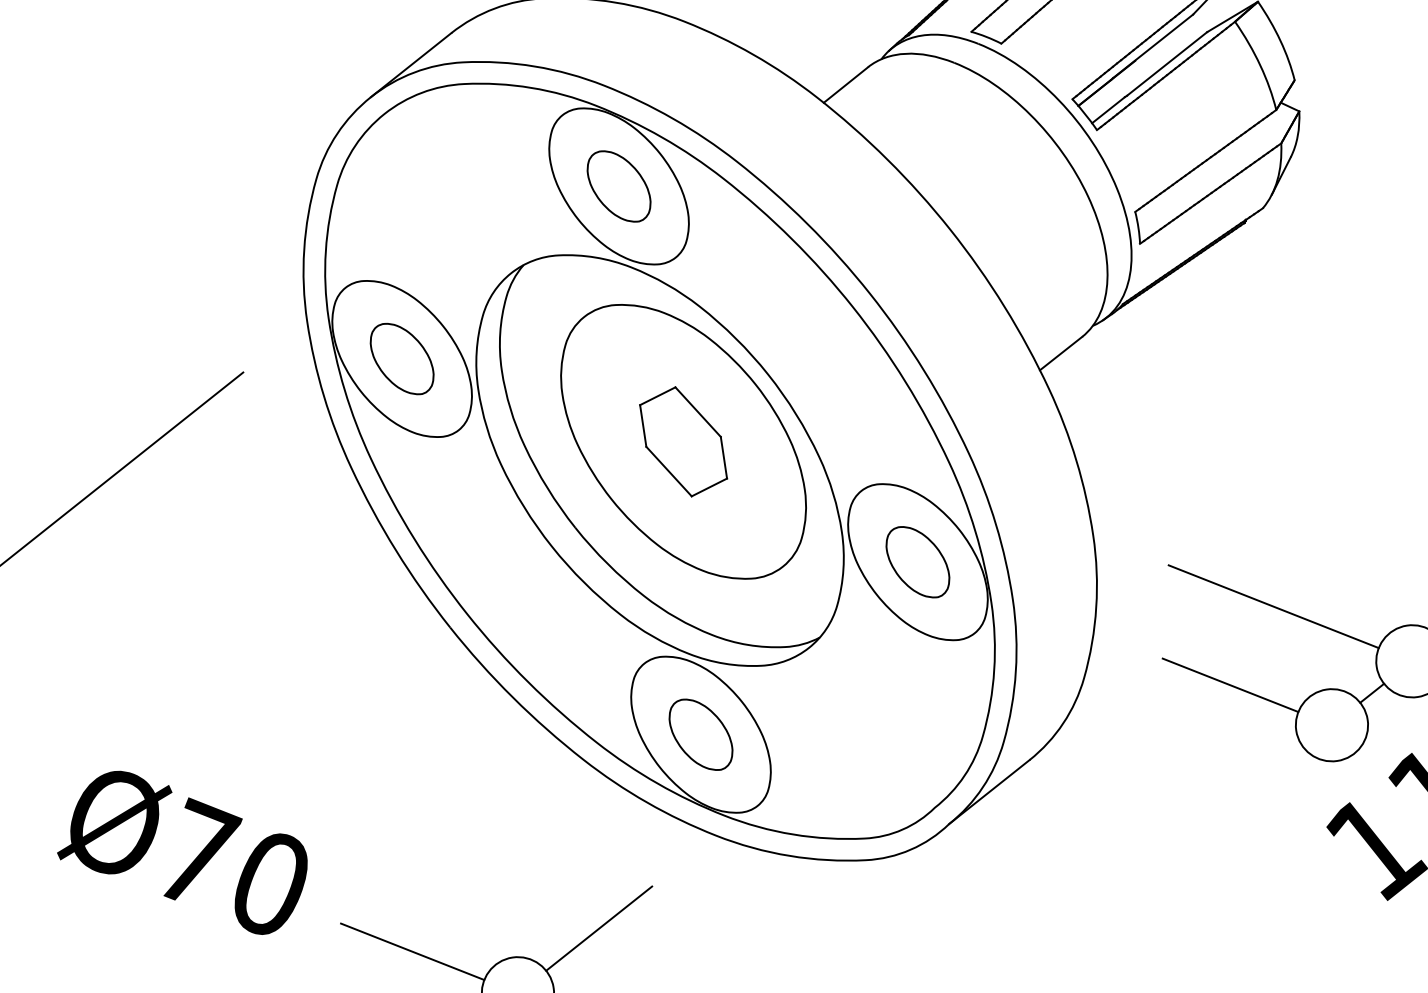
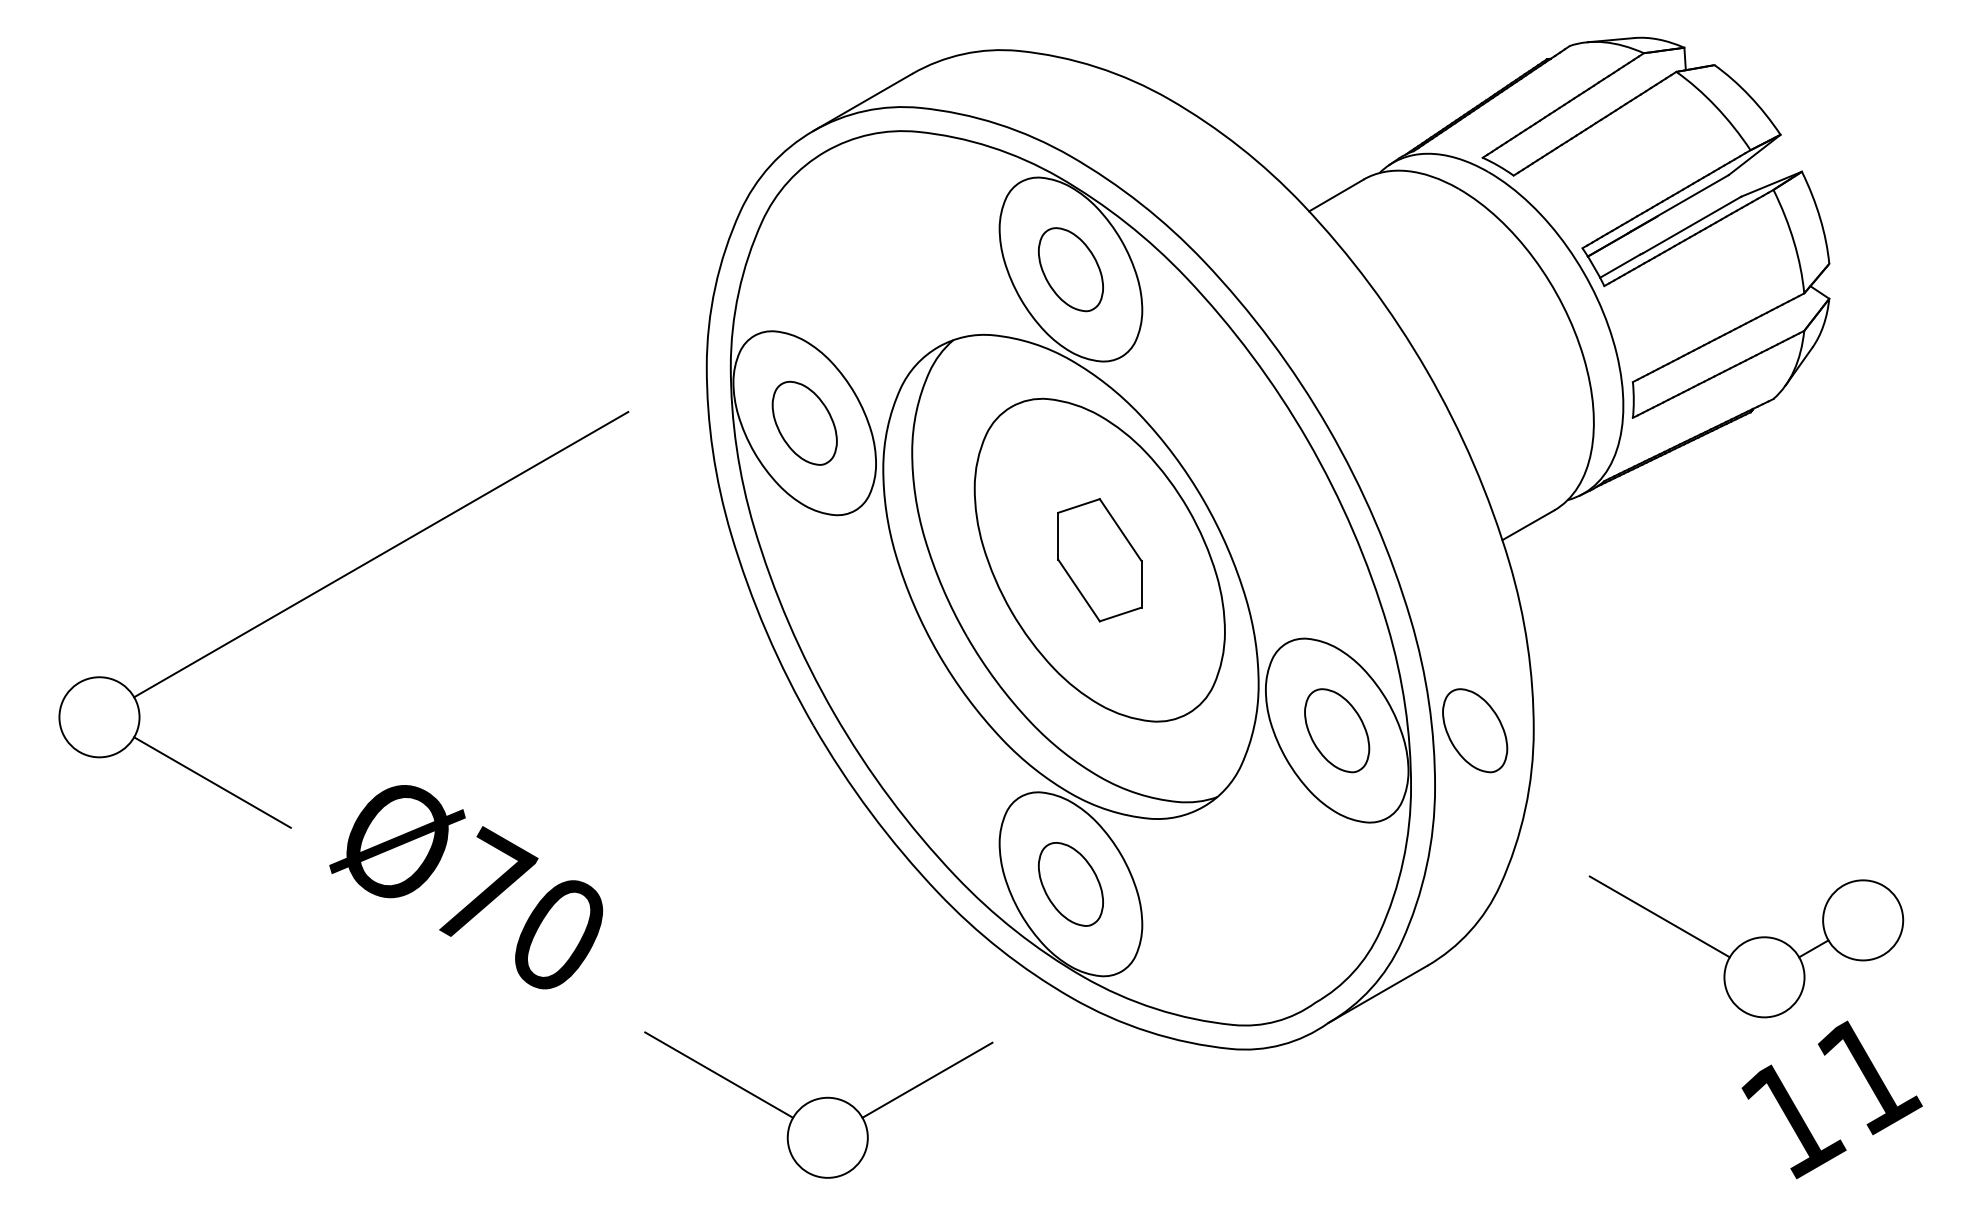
part: (1041, 543) -> (1475, 730), added
line: (1273, 606) -> (1719, 837), removed
text: (182, 854) -> (466, 887), moved

